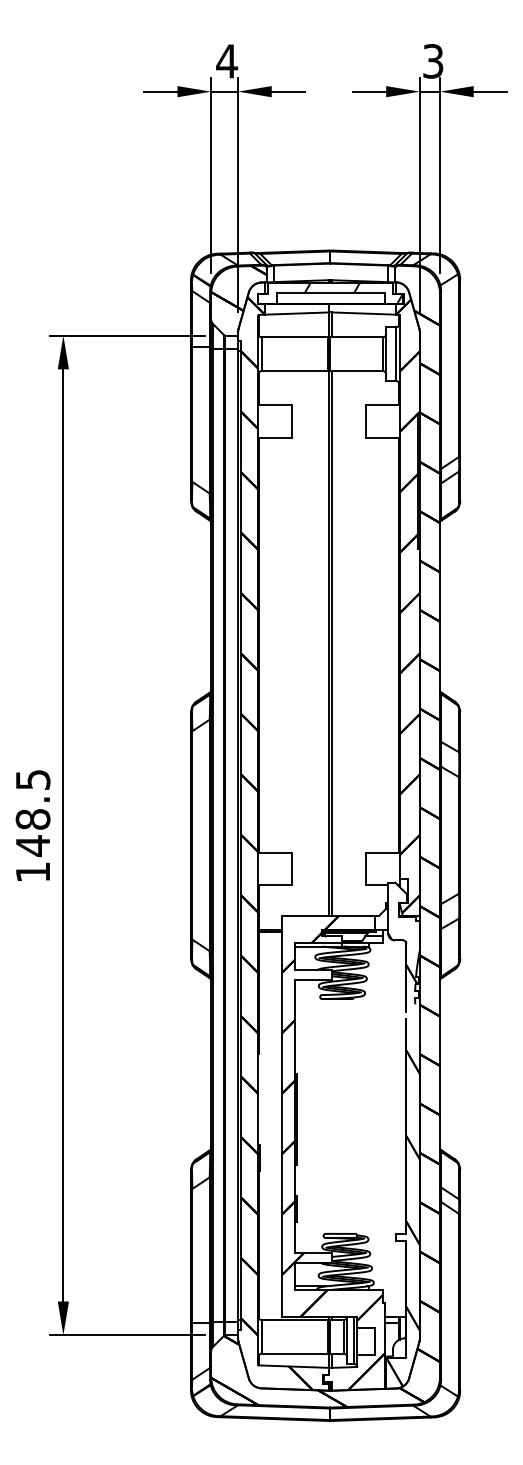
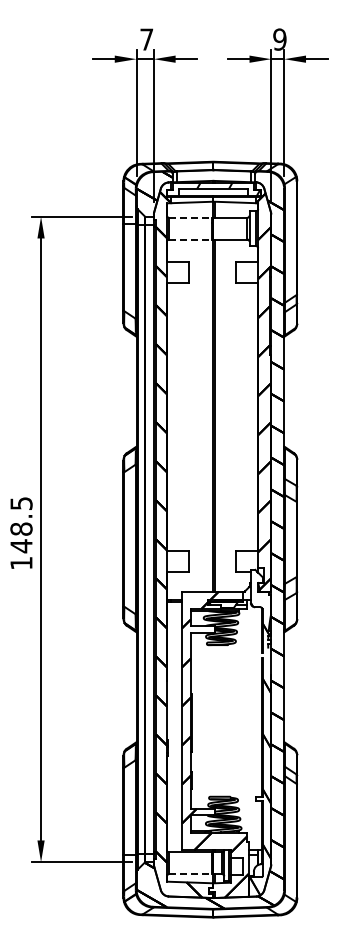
text: (226, 61) -> (146, 39), 4 -> 7
text: (432, 61) -> (279, 39), 3 -> 9
line: (294, 336) -> (190, 217), solid -> dashed
line: (294, 370) -> (190, 239), solid -> dashed
line: (294, 1354) -> (190, 874), solid -> dashed

